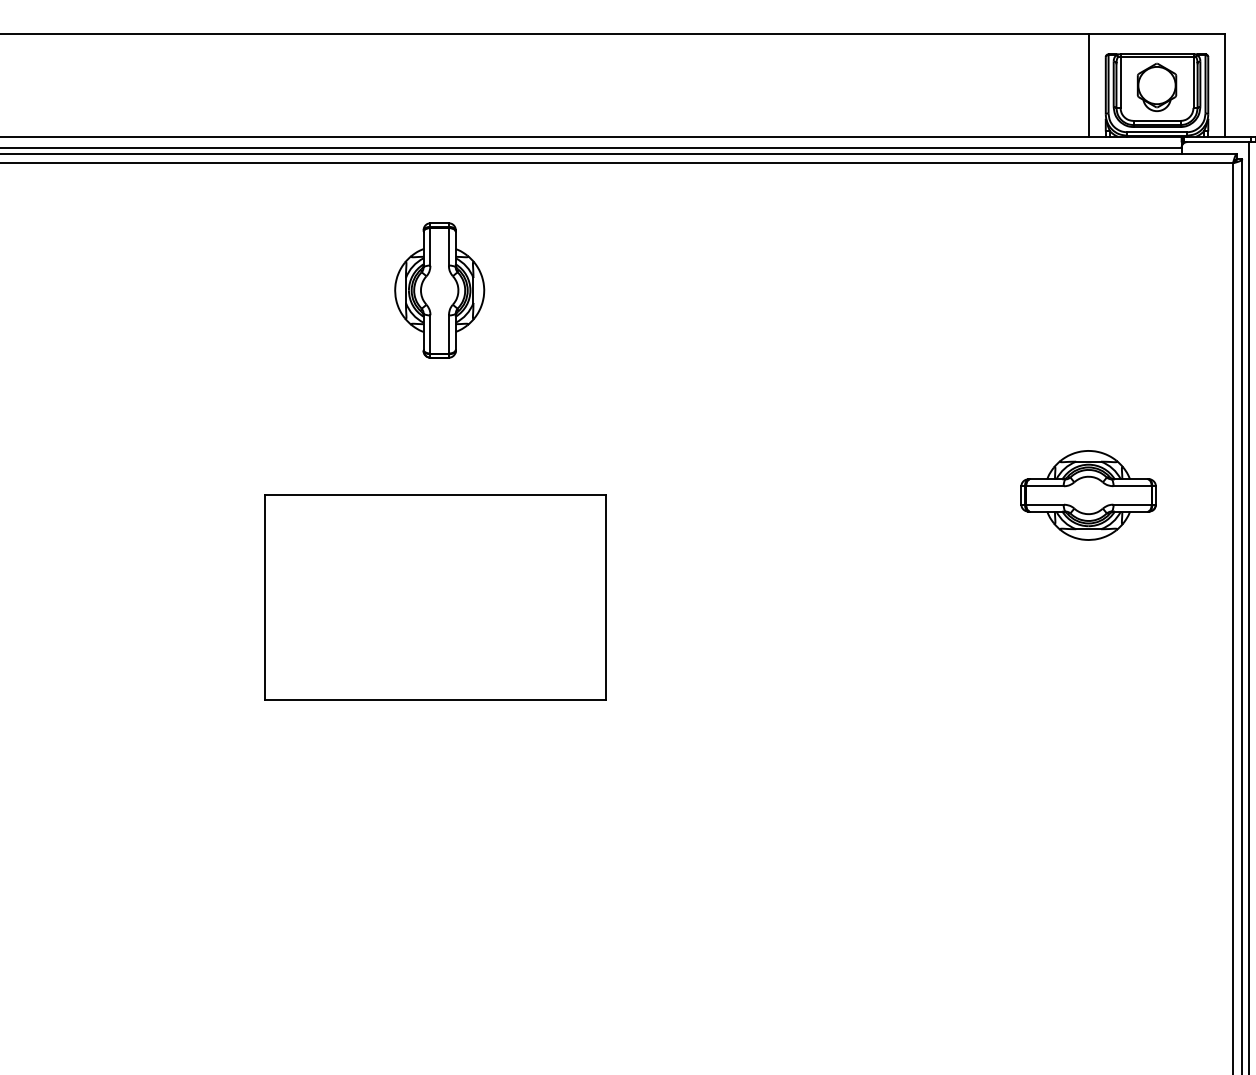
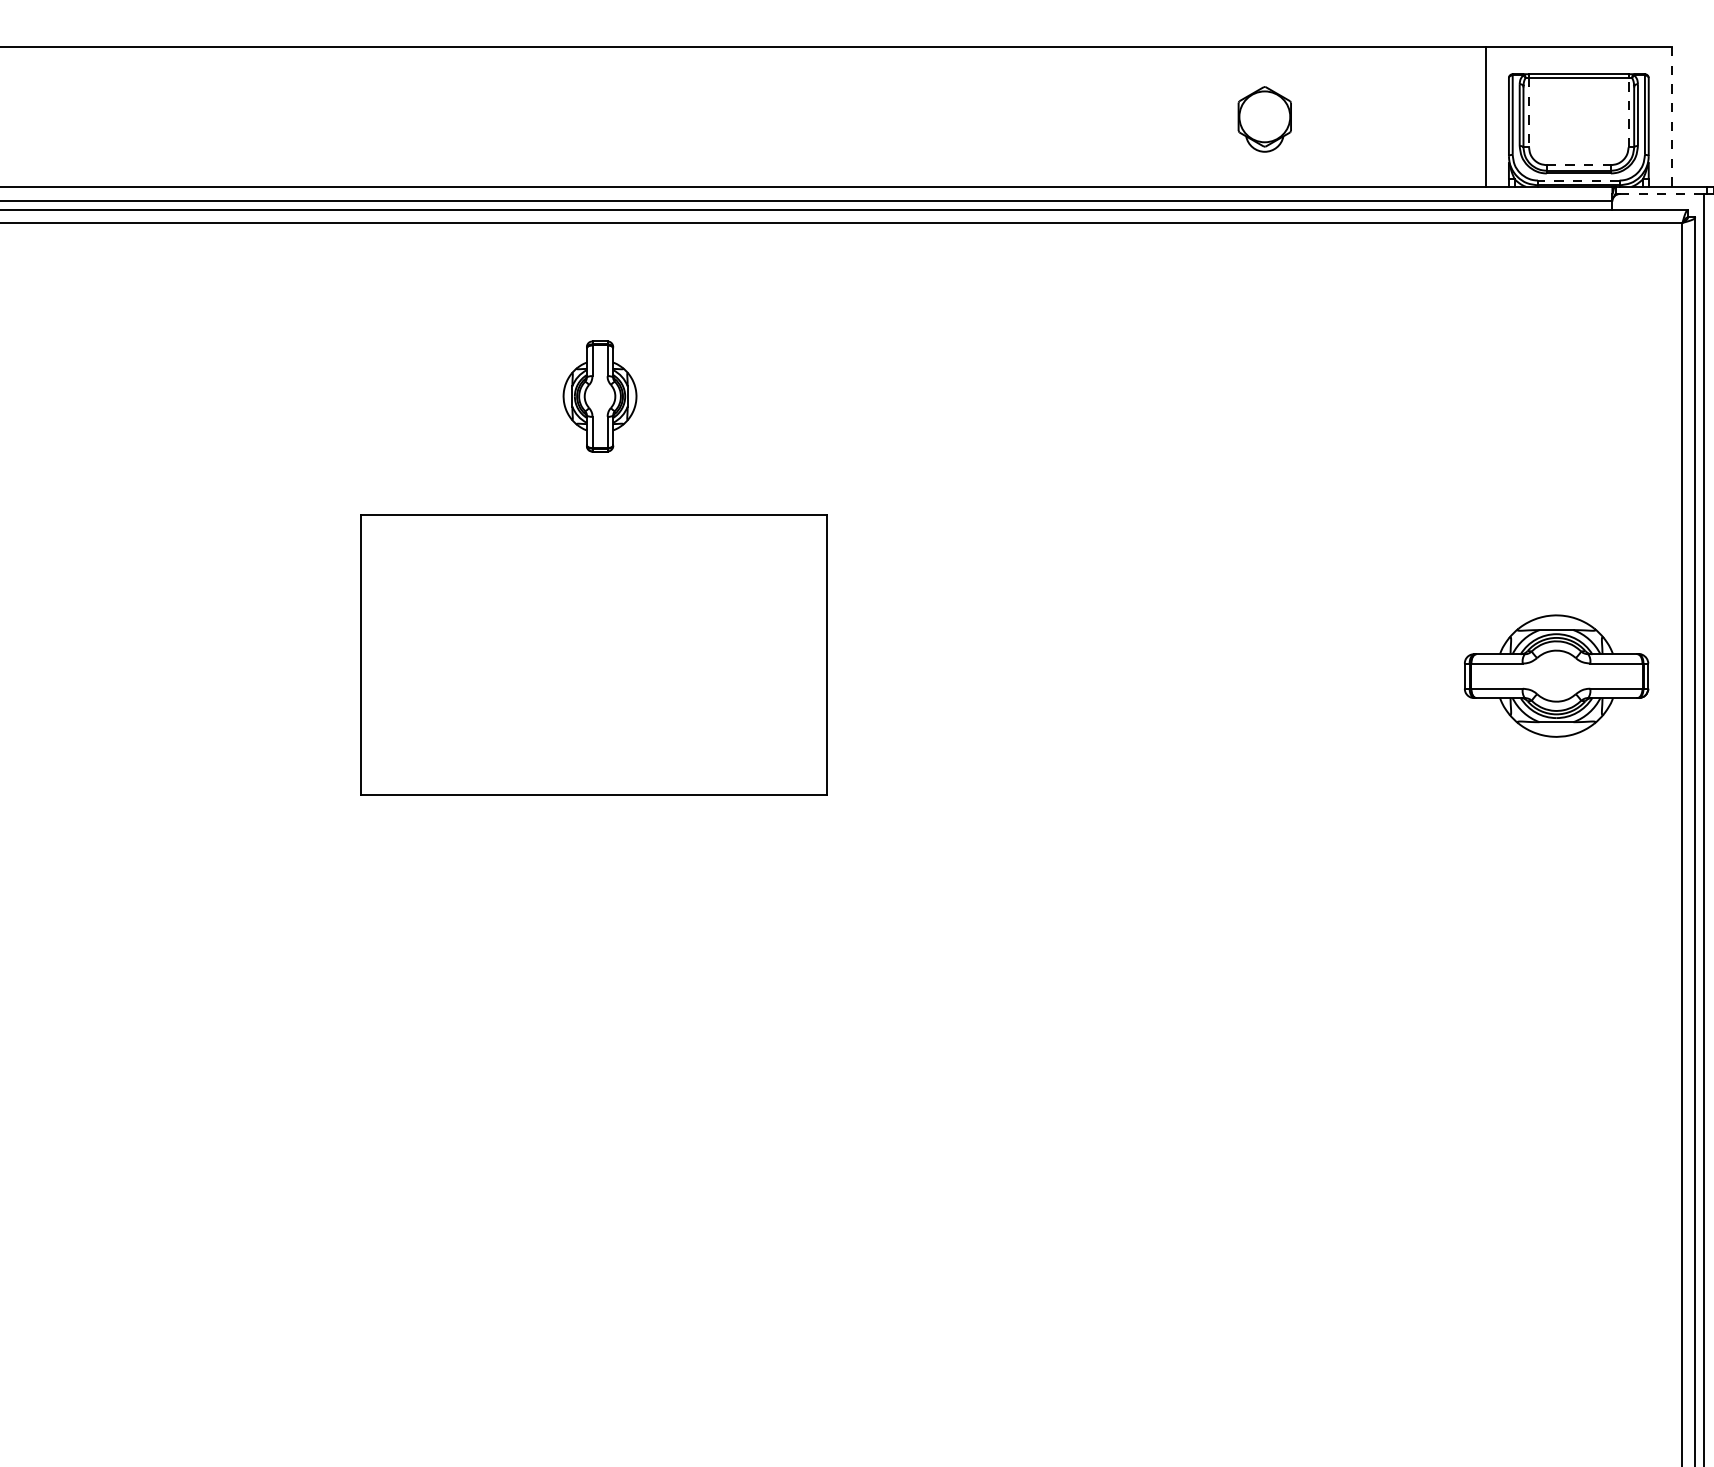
line: (1120, 82) -> (1529, 112), solid -> dashed
line: (1193, 82) -> (1628, 112), solid -> dashed
line: (1225, 85) -> (1672, 116), solid -> dashed
part: (1156, 87) -> (1264, 119), moved
line: (1157, 121) -> (1579, 165), solid -> dashed
line: (1156, 132) -> (1578, 180), solid -> dashed
line: (1218, 142) -> (1662, 194), solid -> dashed
part: (439, 290) -> (599, 396), size x0.6
part: (1088, 494) -> (1556, 675), moved
part: (434, 597) -> (593, 654), moved

